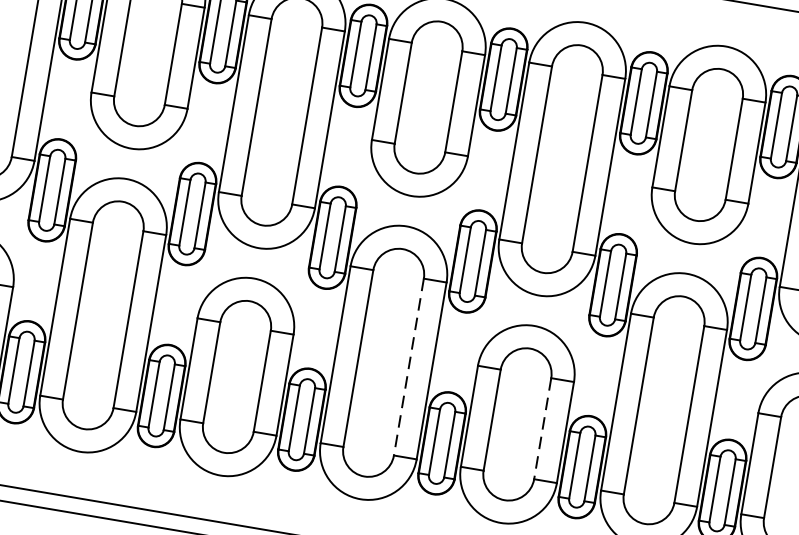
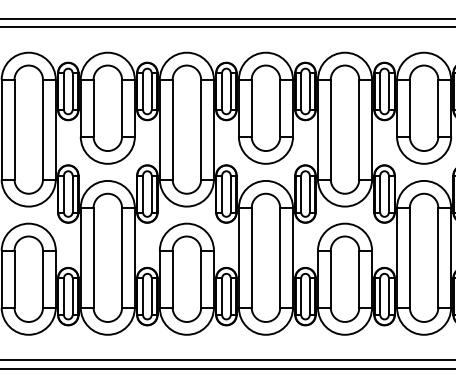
line: (409, 366) -> (280, 257), dashed -> solid
line: (543, 429) -> (359, 279), dashed -> solid

